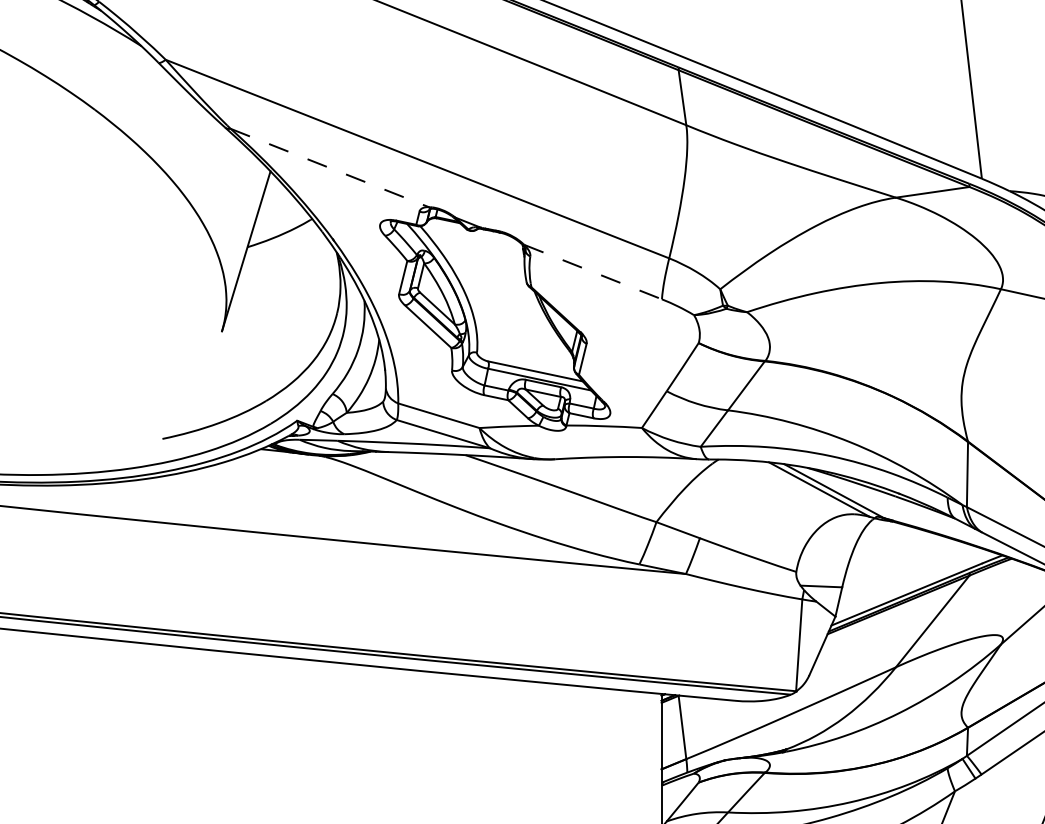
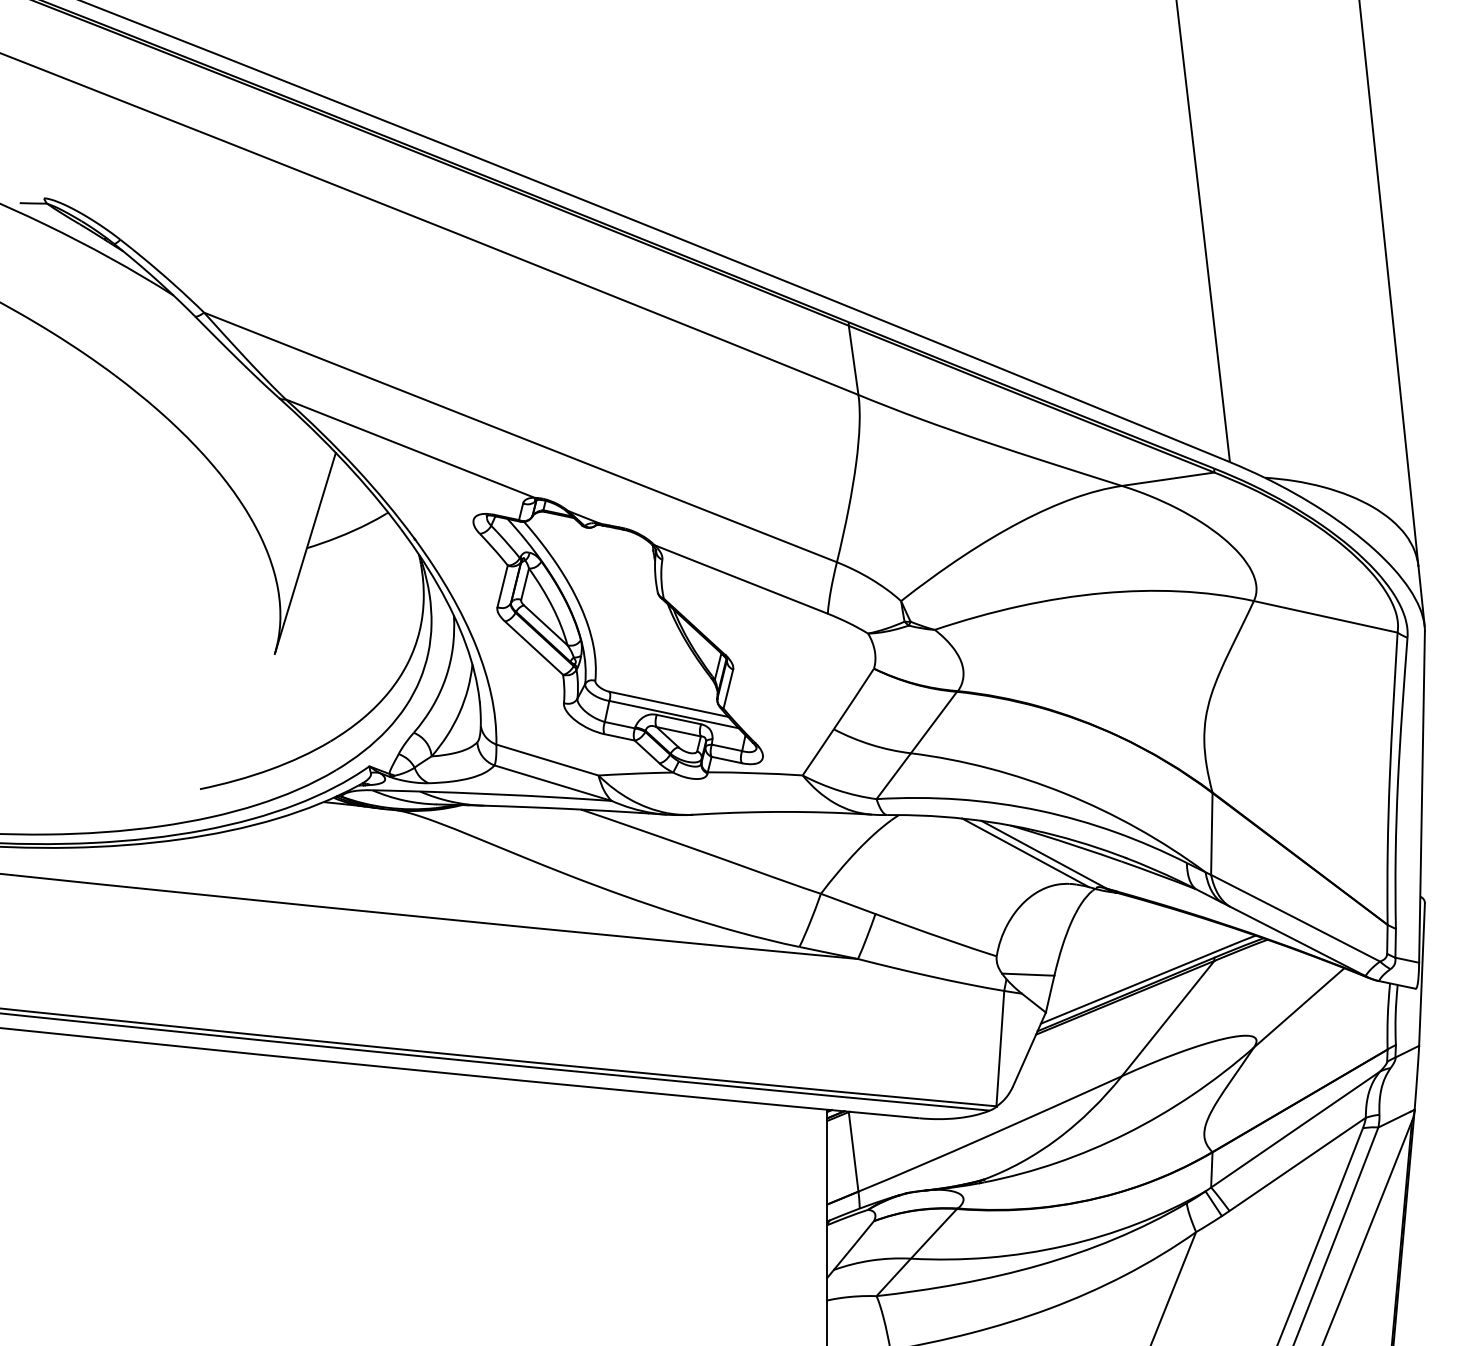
line: (329, 167) -> (410, 448), dashed -> solid
line: (593, 272) -> (741, 579), dashed -> solid

